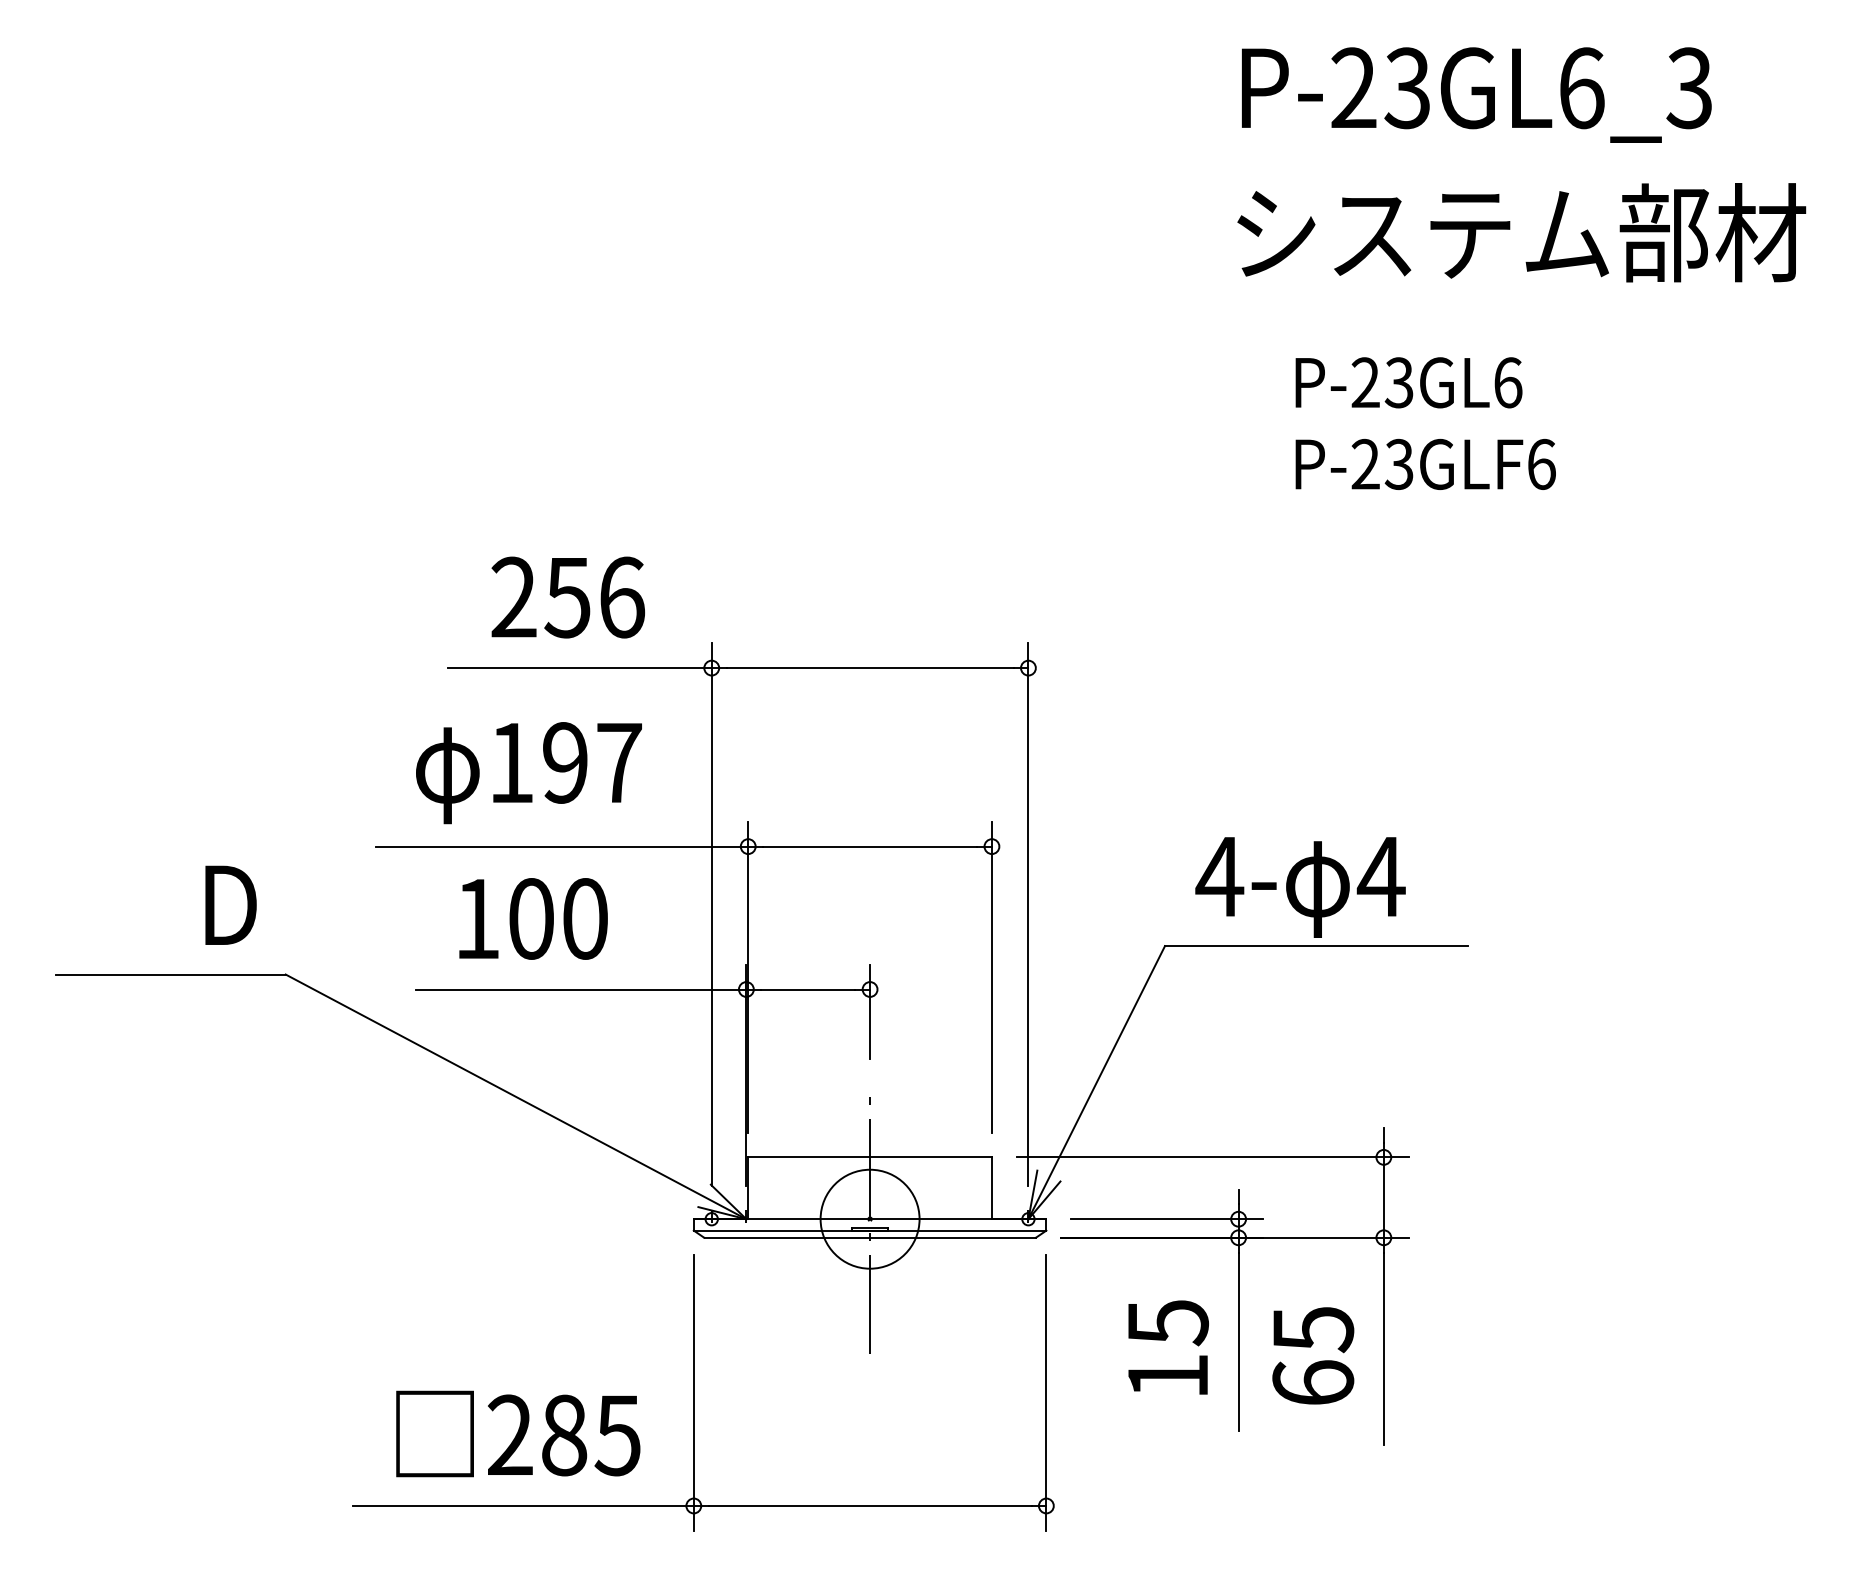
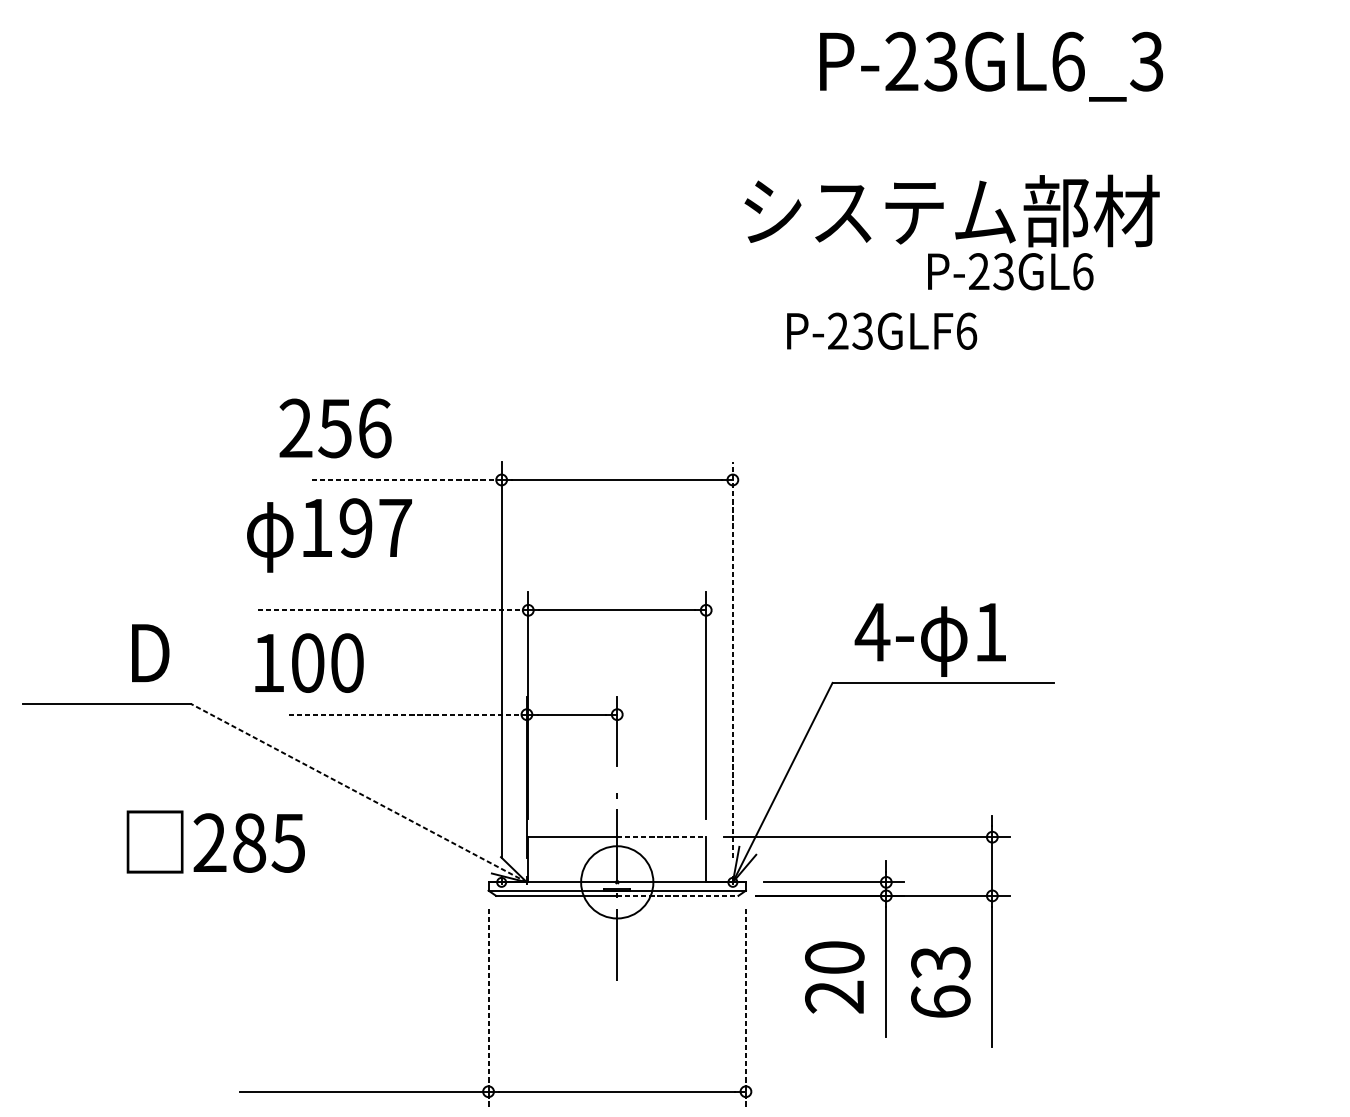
text: (1476, 94) -> (991, 66), moved
text: (1521, 232) -> (951, 210), moved
text: (1425, 464) -> (881, 331), moved
text: (567, 597) -> (335, 428), moved
line: (579, 668) -> (405, 480), solid -> dashed
text: (528, 773) -> (329, 535), moved
line: (561, 846) -> (391, 610), solid -> dashed
text: (1380, 876) -> (989, 632), 4 -> 1
line: (1028, 914) -> (732, 659), solid -> dashed
text: (533, 918) -> (309, 662), moved
line: (580, 989) -> (405, 714), solid -> dashed
line: (516, 1096) -> (359, 792), solid -> dashed
line: (931, 1157) -> (662, 837), solid -> dashed
line: (952, 1237) -> (677, 895), solid -> dashed
text: (1312, 1330) -> (940, 963), 65 -> 63
text: (1167, 1349) -> (834, 977), 15 -> 20
line: (693, 1393) -> (488, 1009), solid -> dashed
line: (1046, 1393) -> (746, 1009), solid -> dashed
text: (518, 1433) -> (216, 841), moved

